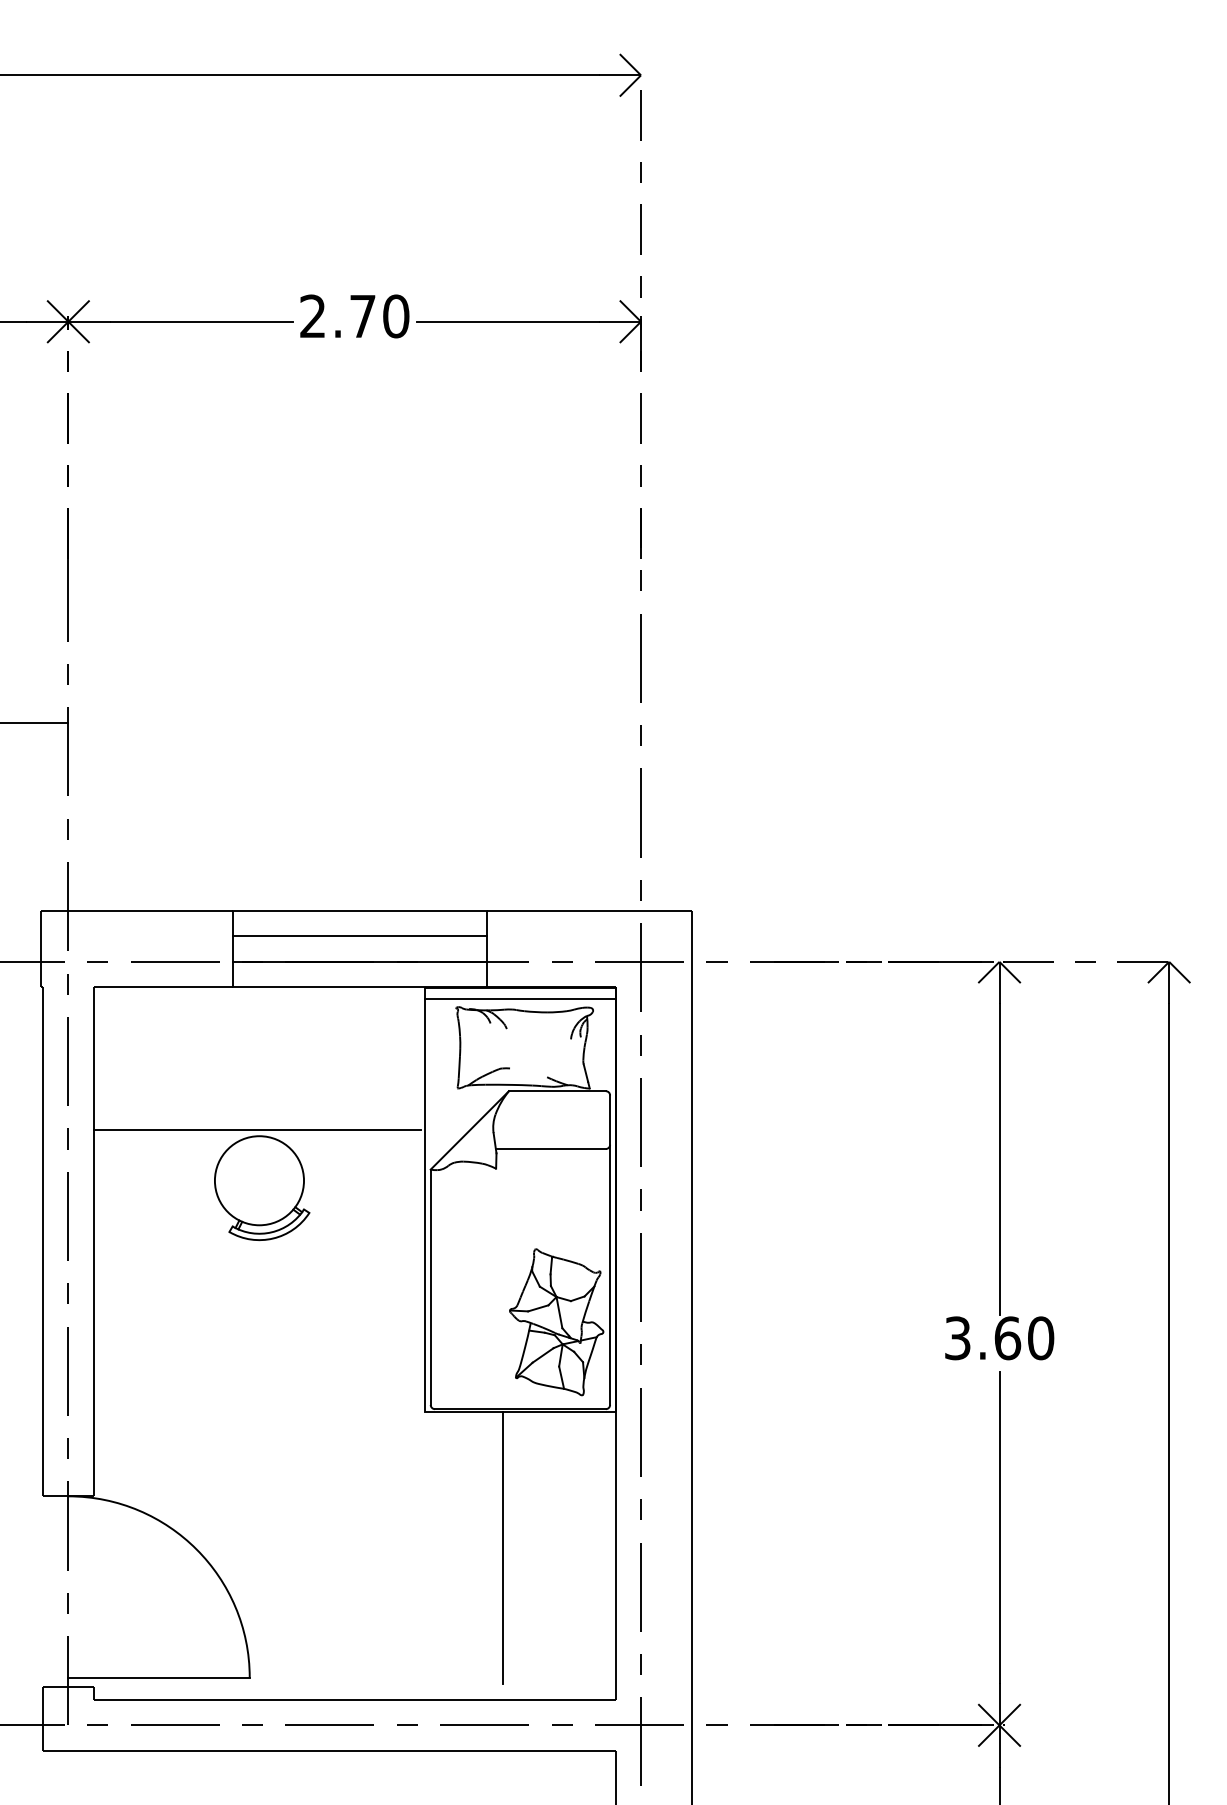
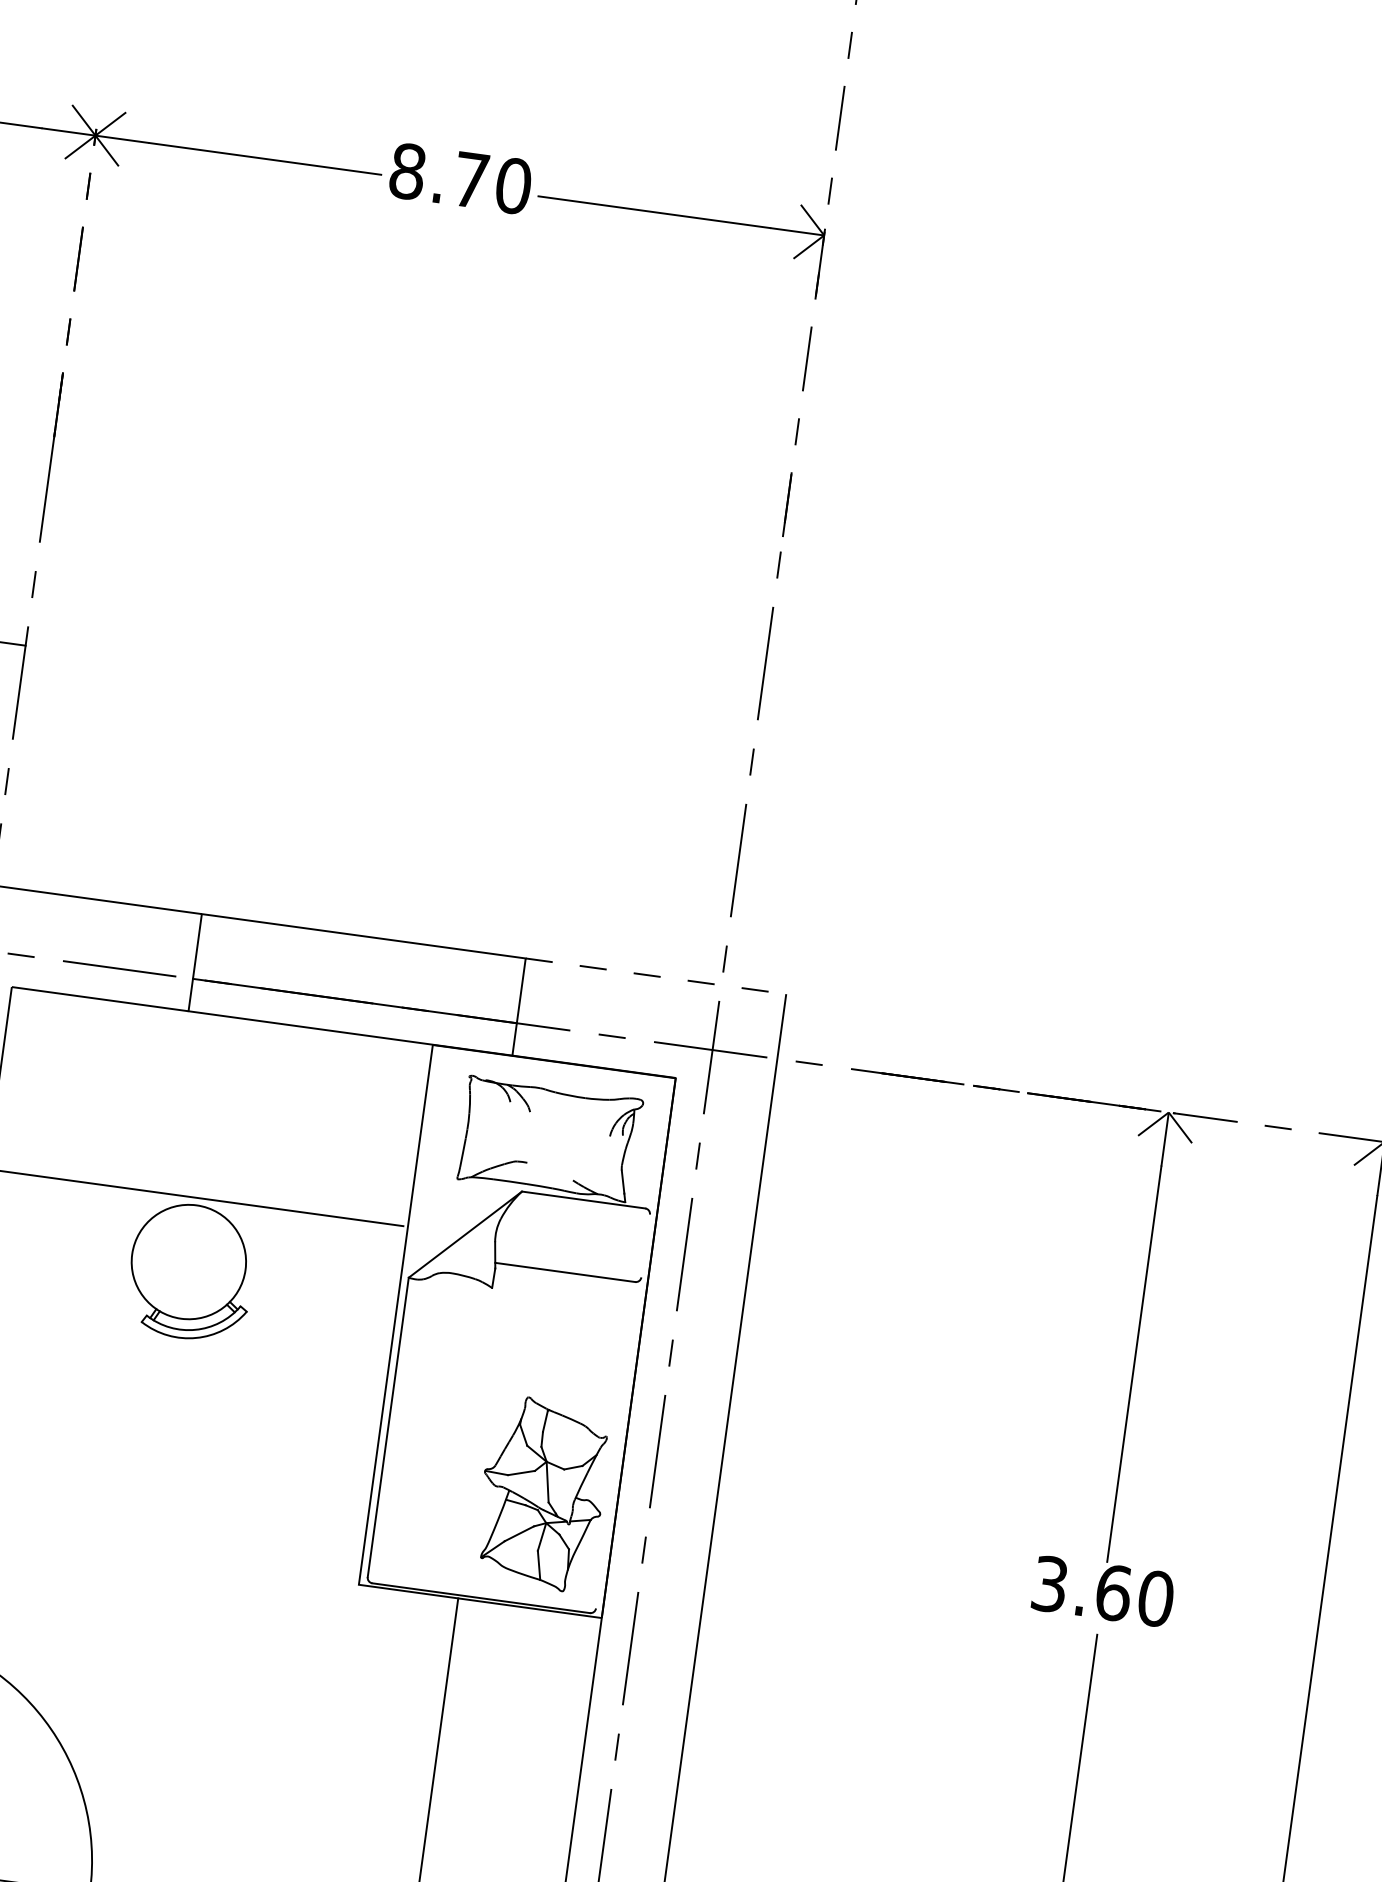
text: (313, 316) -> (408, 171), 2.70 -> 8.70
line: (590, 910) -> (657, 975), solid -> dashed
line: (359, 936) -> (358, 968), removed
line: (519, 998) -> (551, 1075), removed
line: (610, 1249) -> (623, 1410), removed

